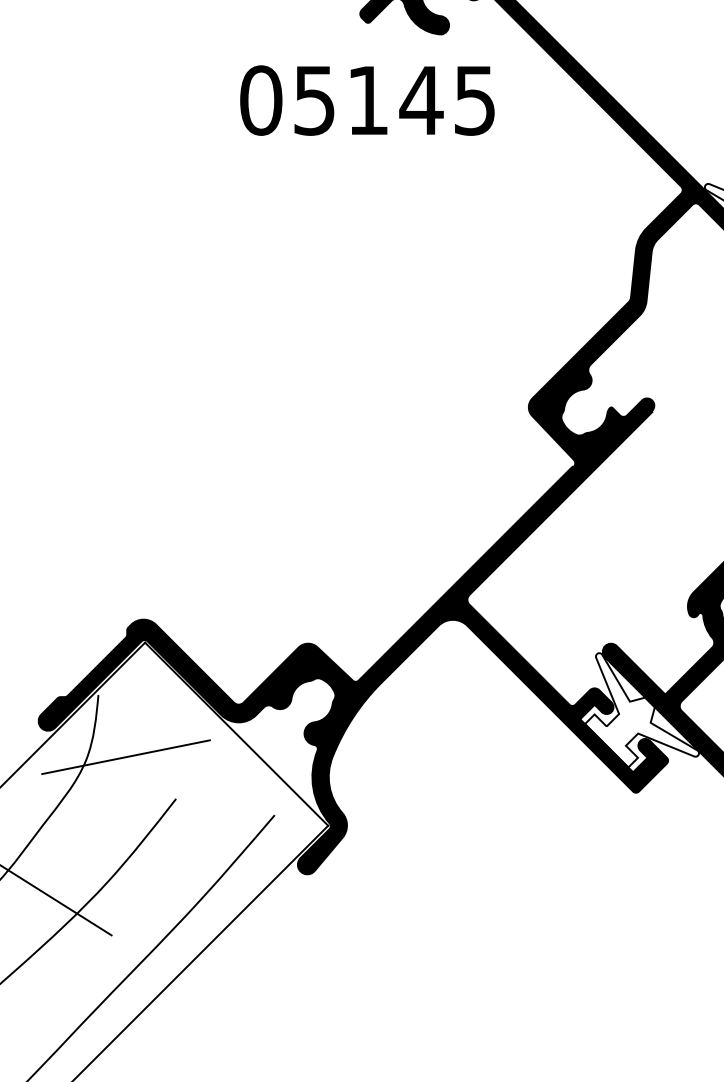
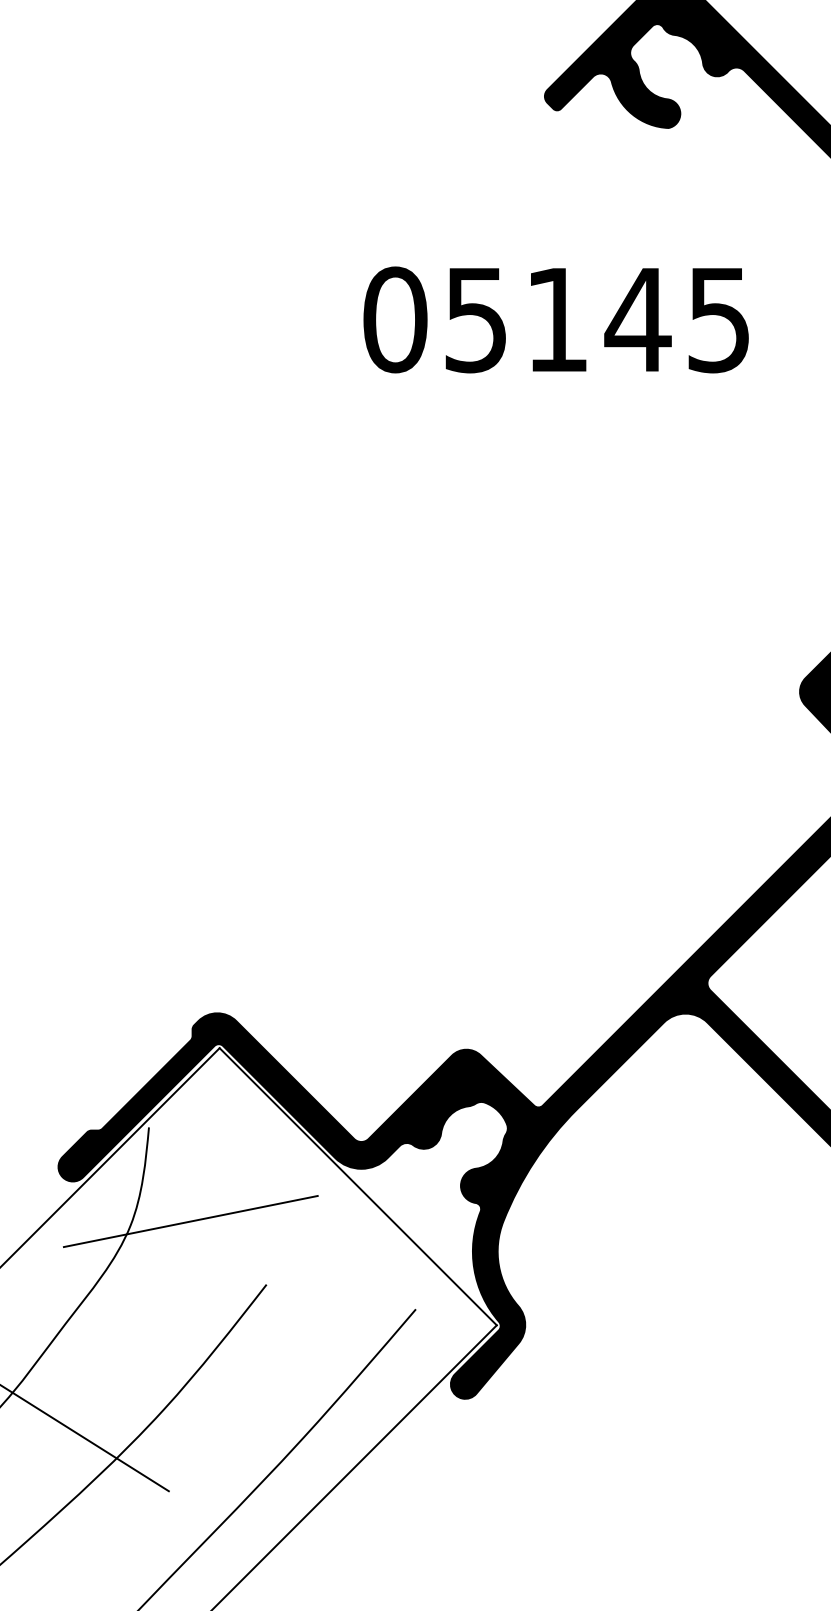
text: (367, 100) -> (556, 319), moved

